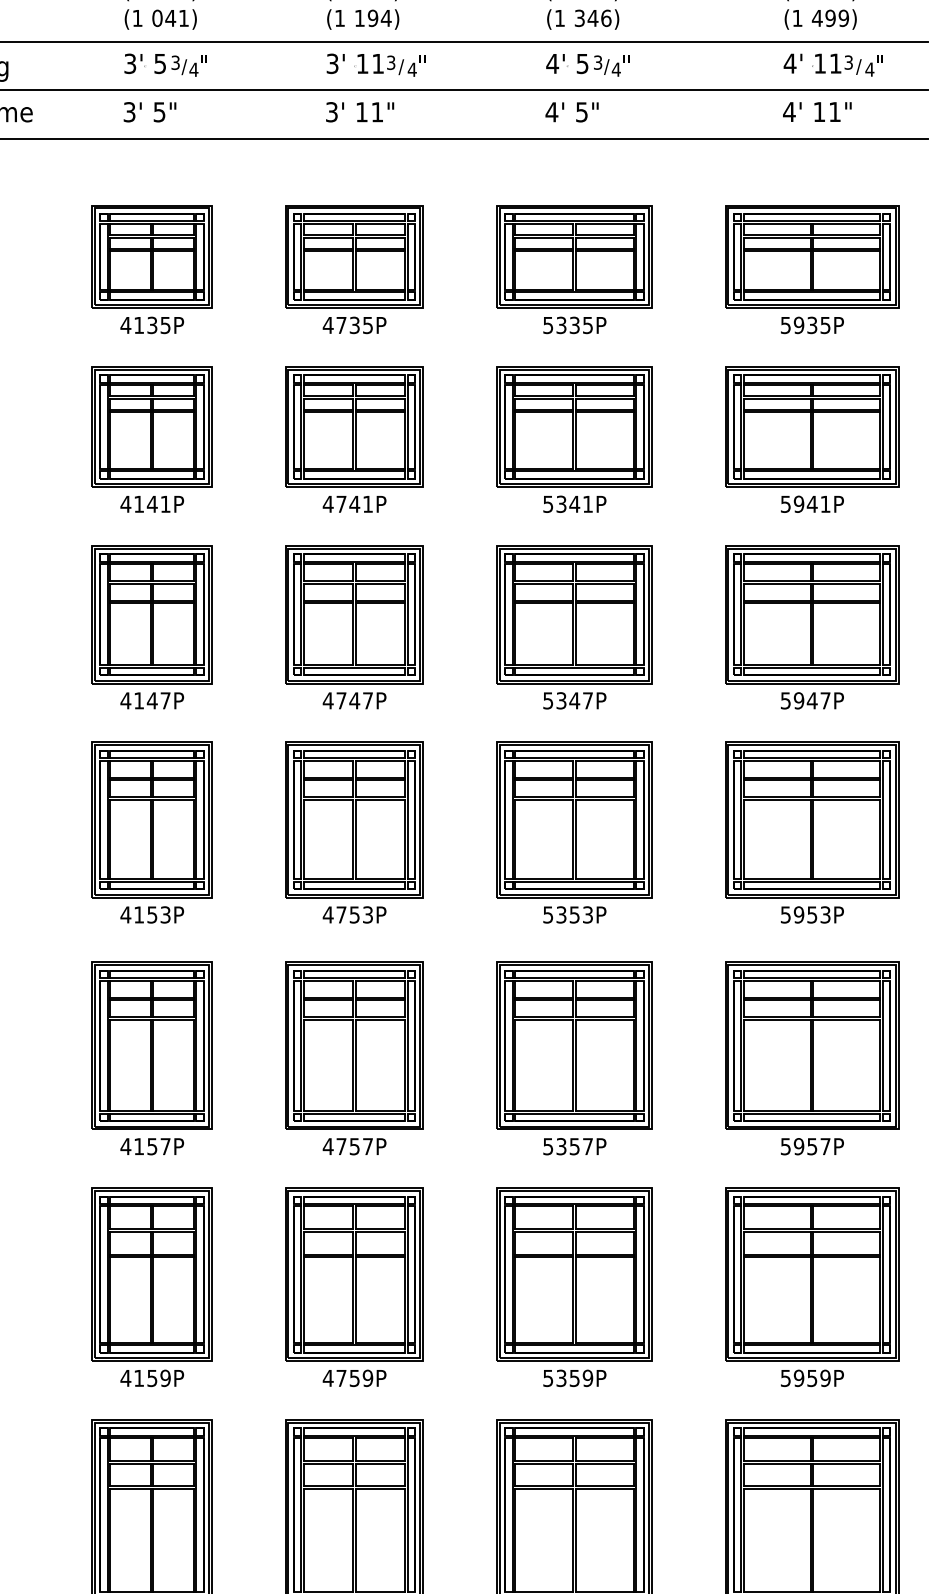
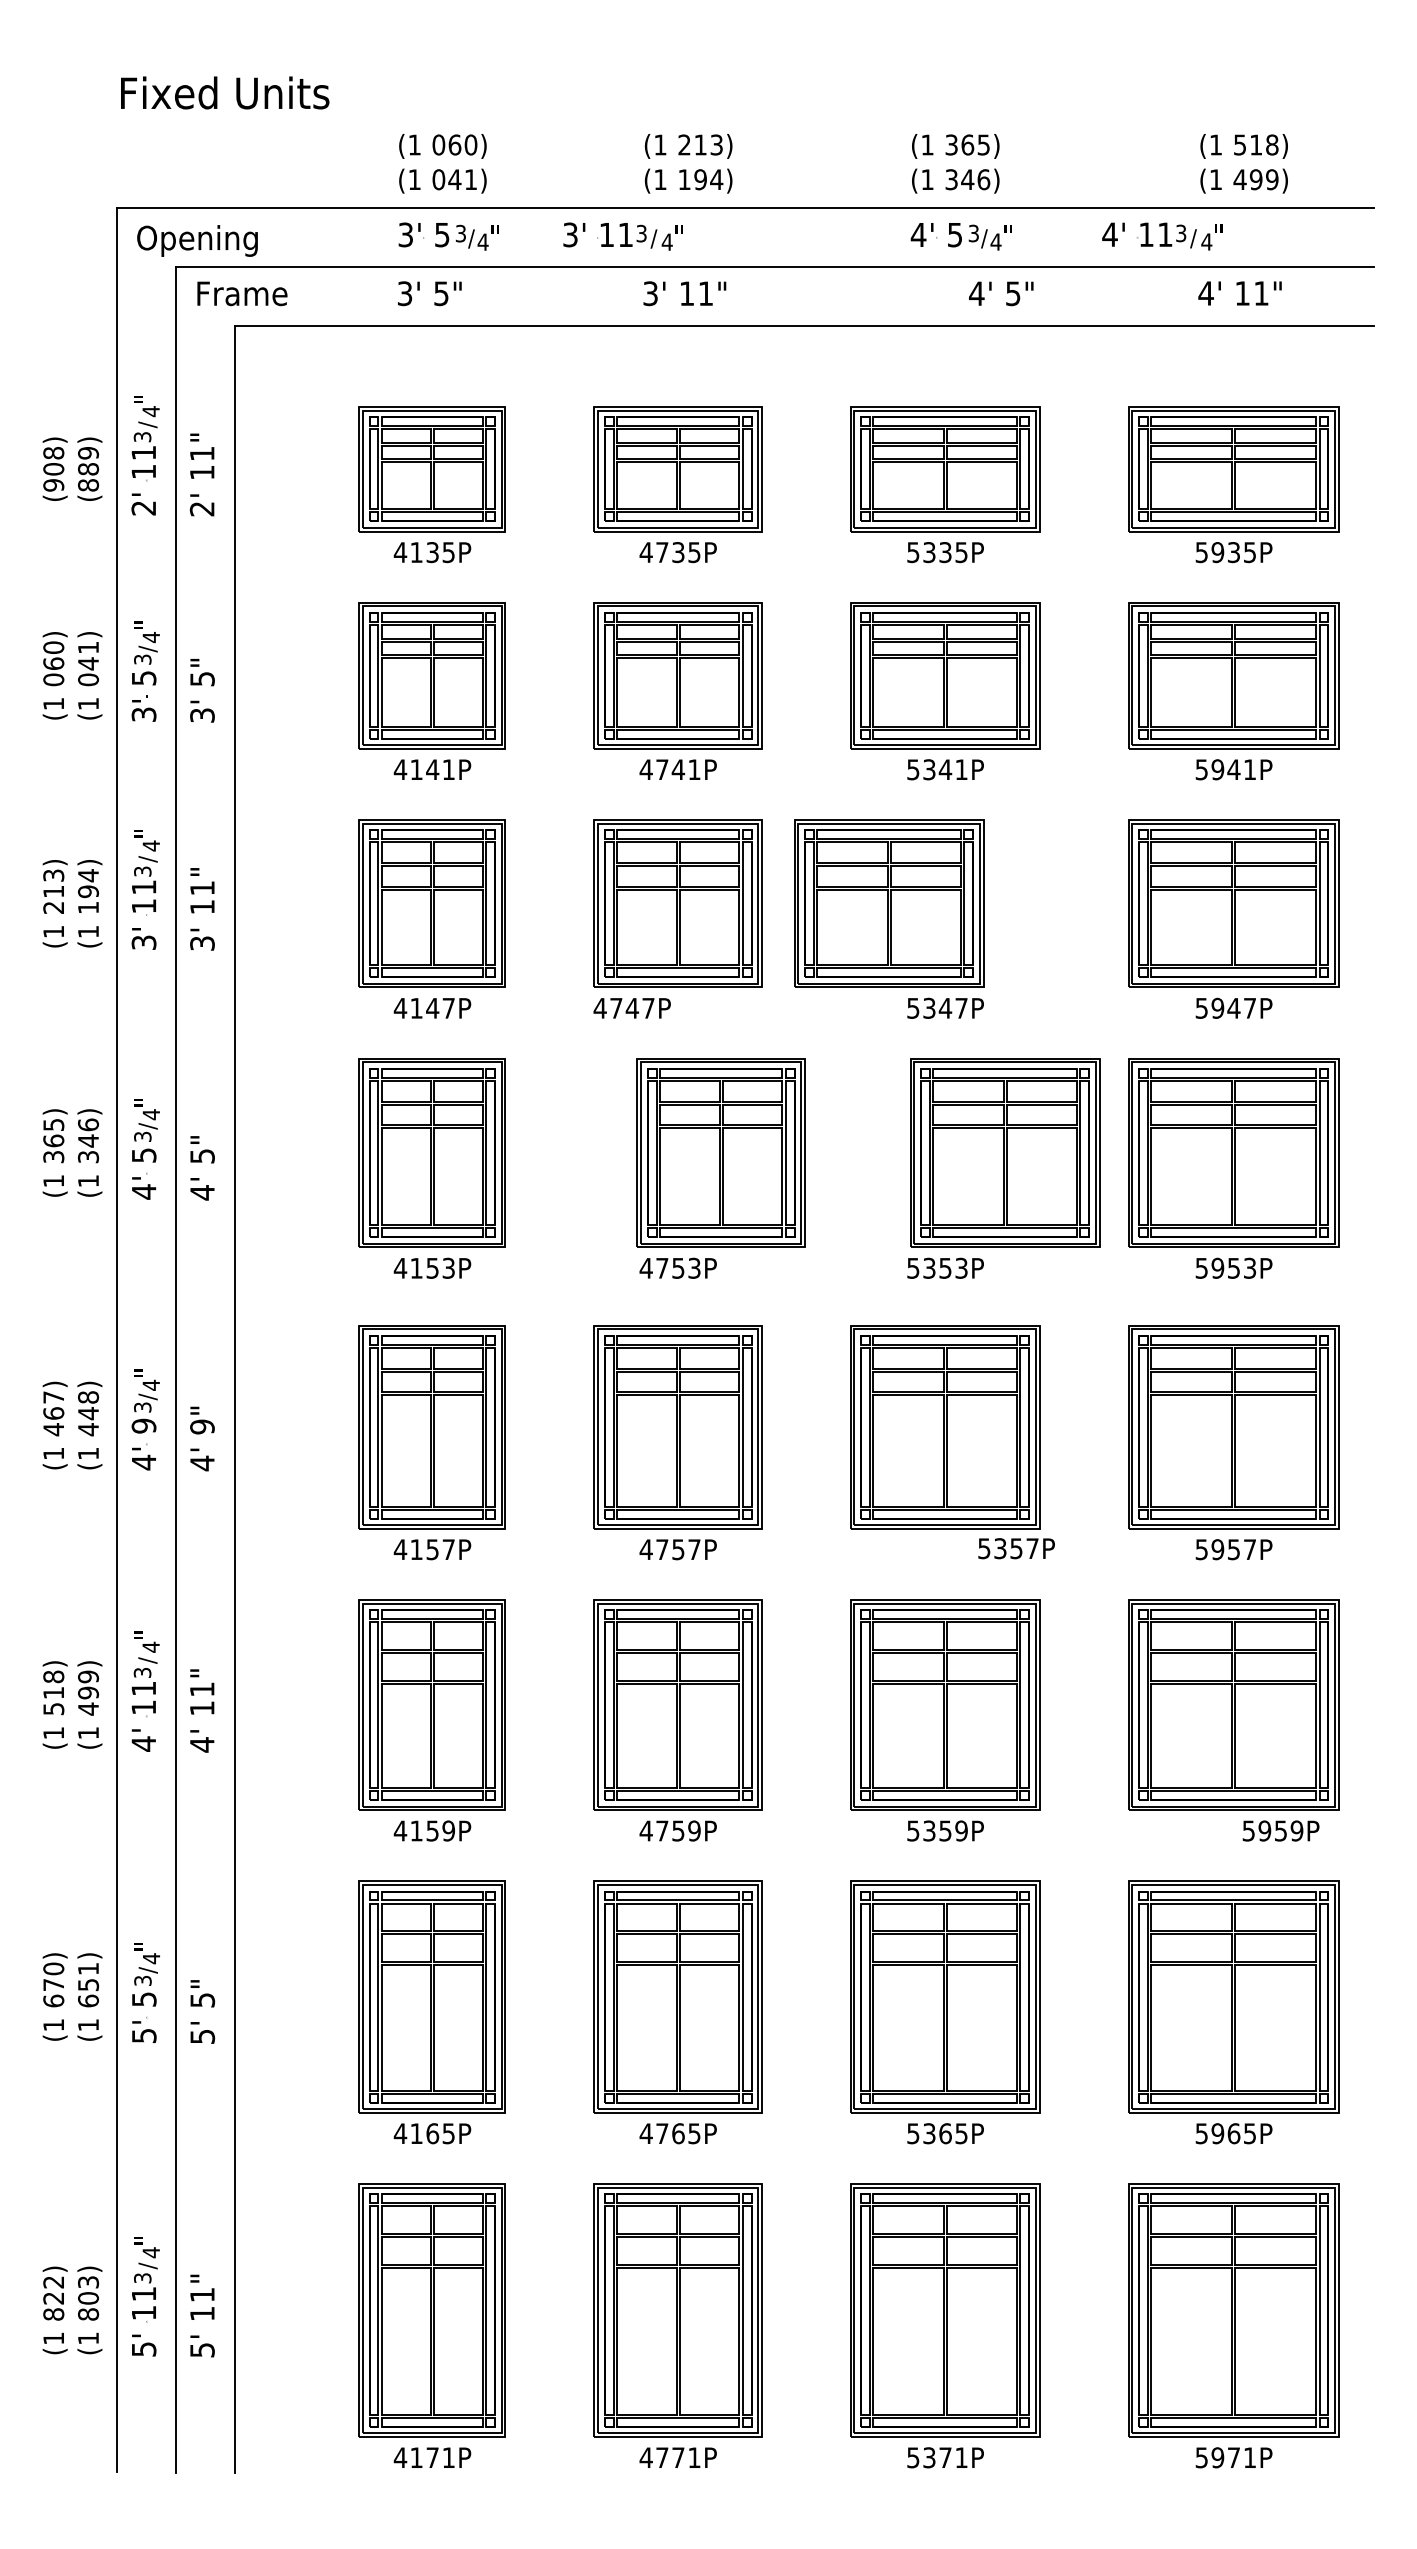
part: (375, 65) -> (622, 236), moved
part: (833, 65) -> (1162, 236), moved
text: (572, 112) -> (1001, 293), moved
part: (574, 614) -> (889, 903), moved
text: (354, 700) -> (631, 1008), moved
part: (354, 819) -> (720, 1152), moved
part: (574, 819) -> (1005, 1152), moved
text: (574, 1146) -> (1016, 1548), moved
text: (811, 1377) -> (1280, 1830), moved

